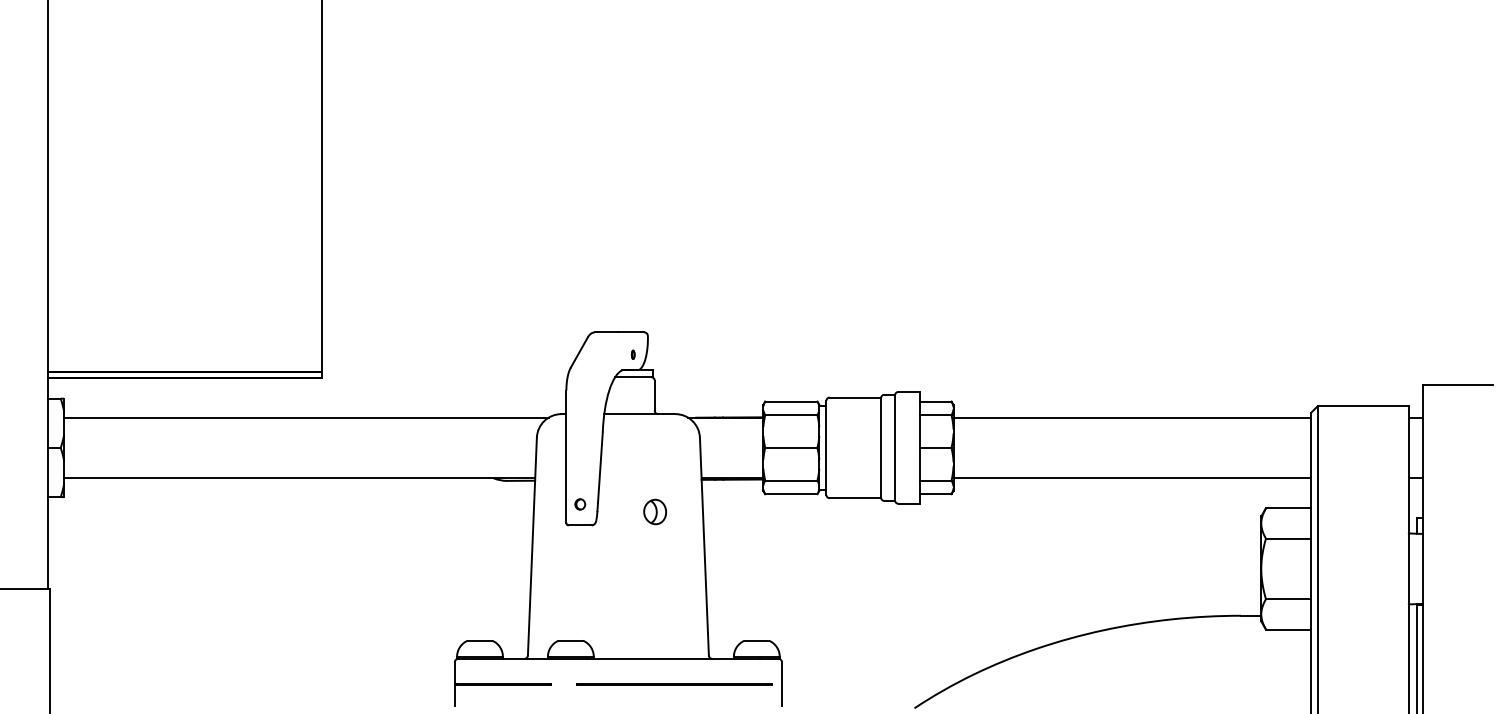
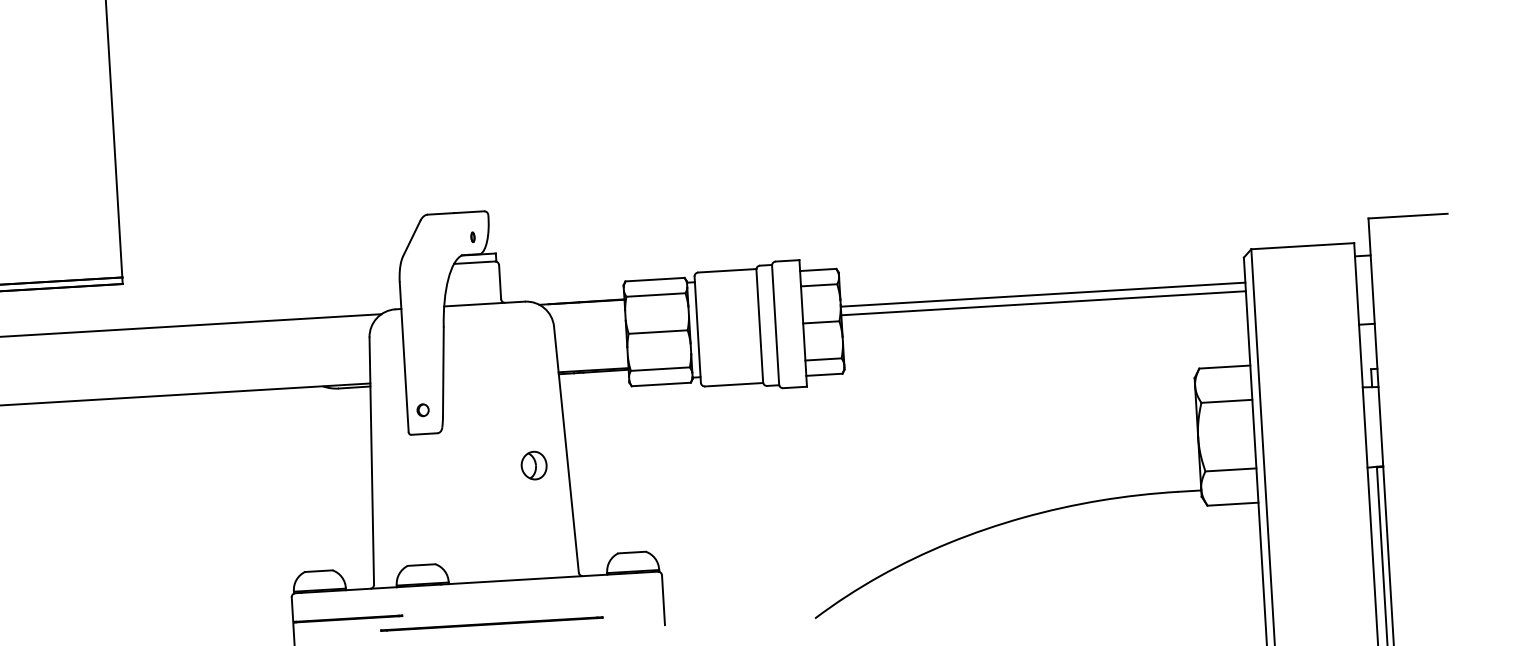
line: (1131, 417) -> (1042, 303), moved
line: (1131, 478) -> (1042, 295), moved
part: (654, 511) -> (533, 465), moved
line: (674, 684) -> (491, 624), moved

